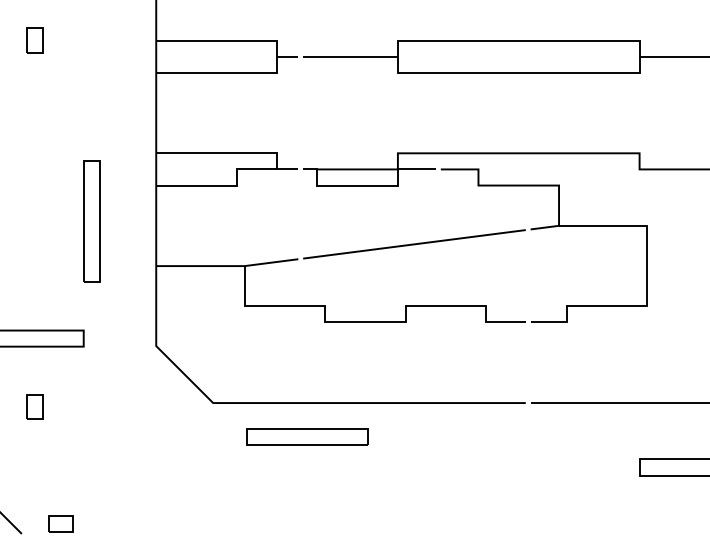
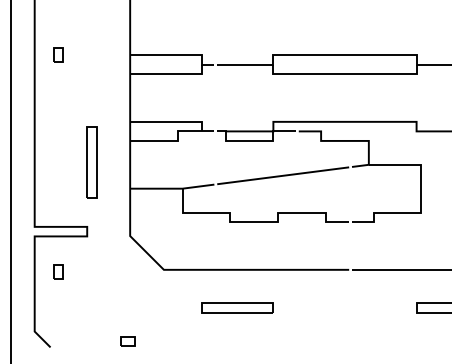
part: (306, 436) -> (237, 307), moved
part: (60, 523) -> (127, 341), moved

